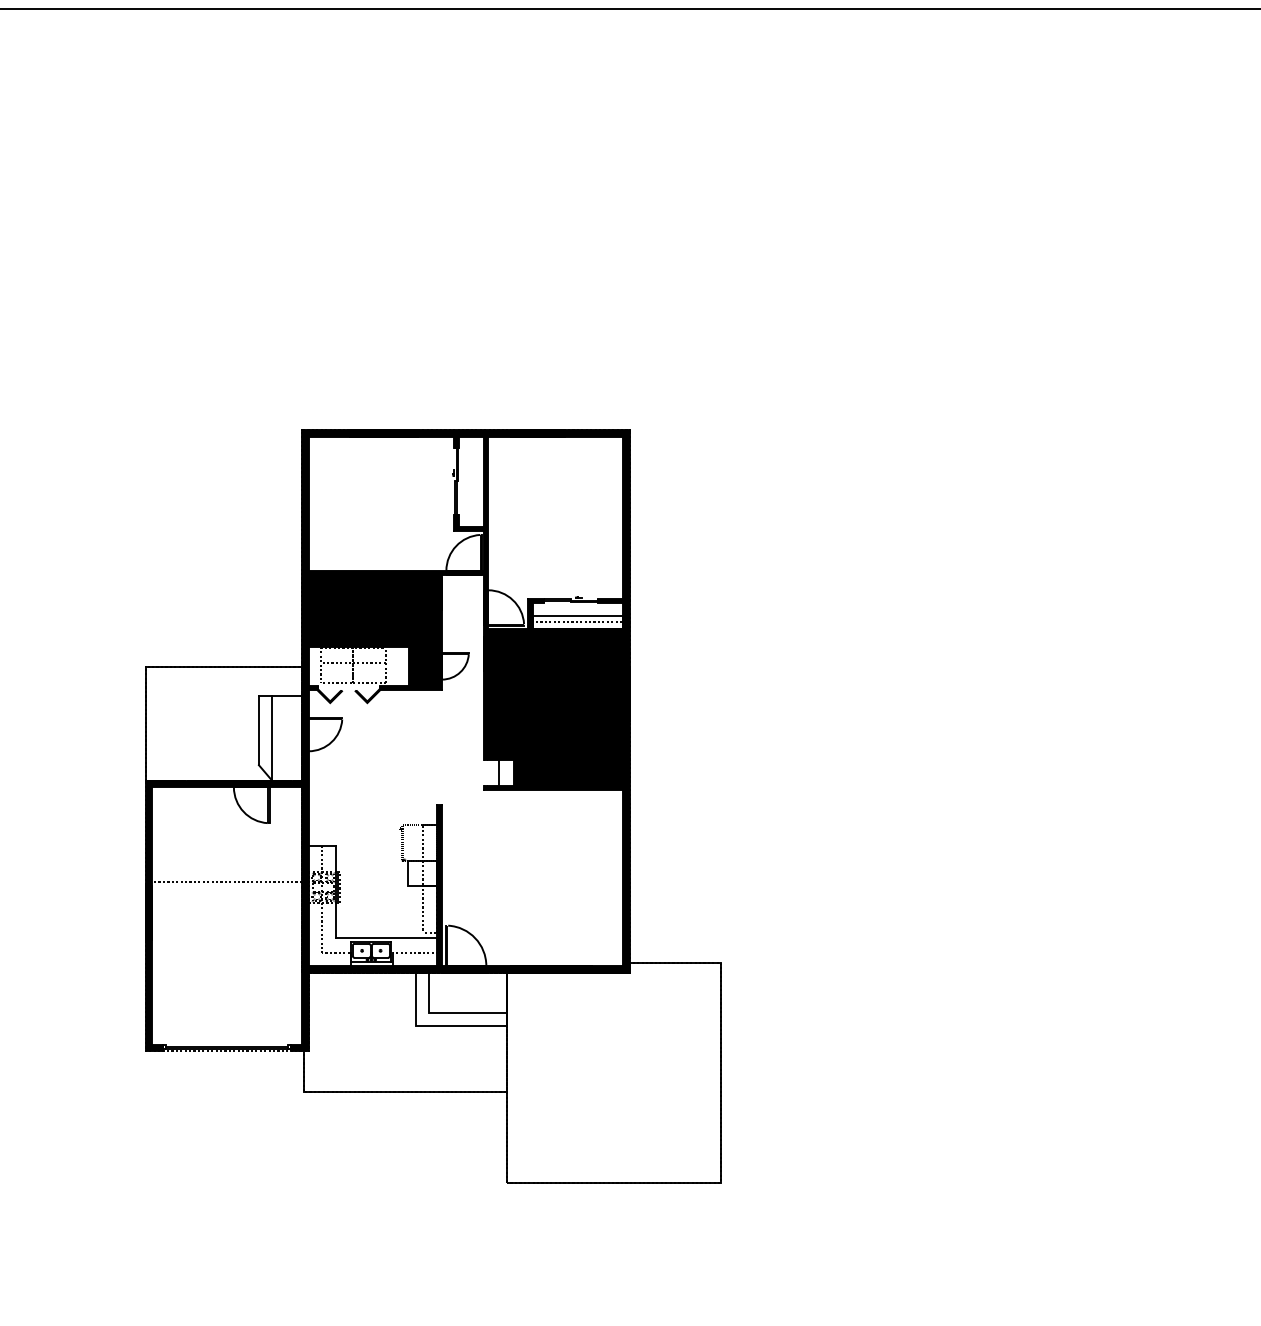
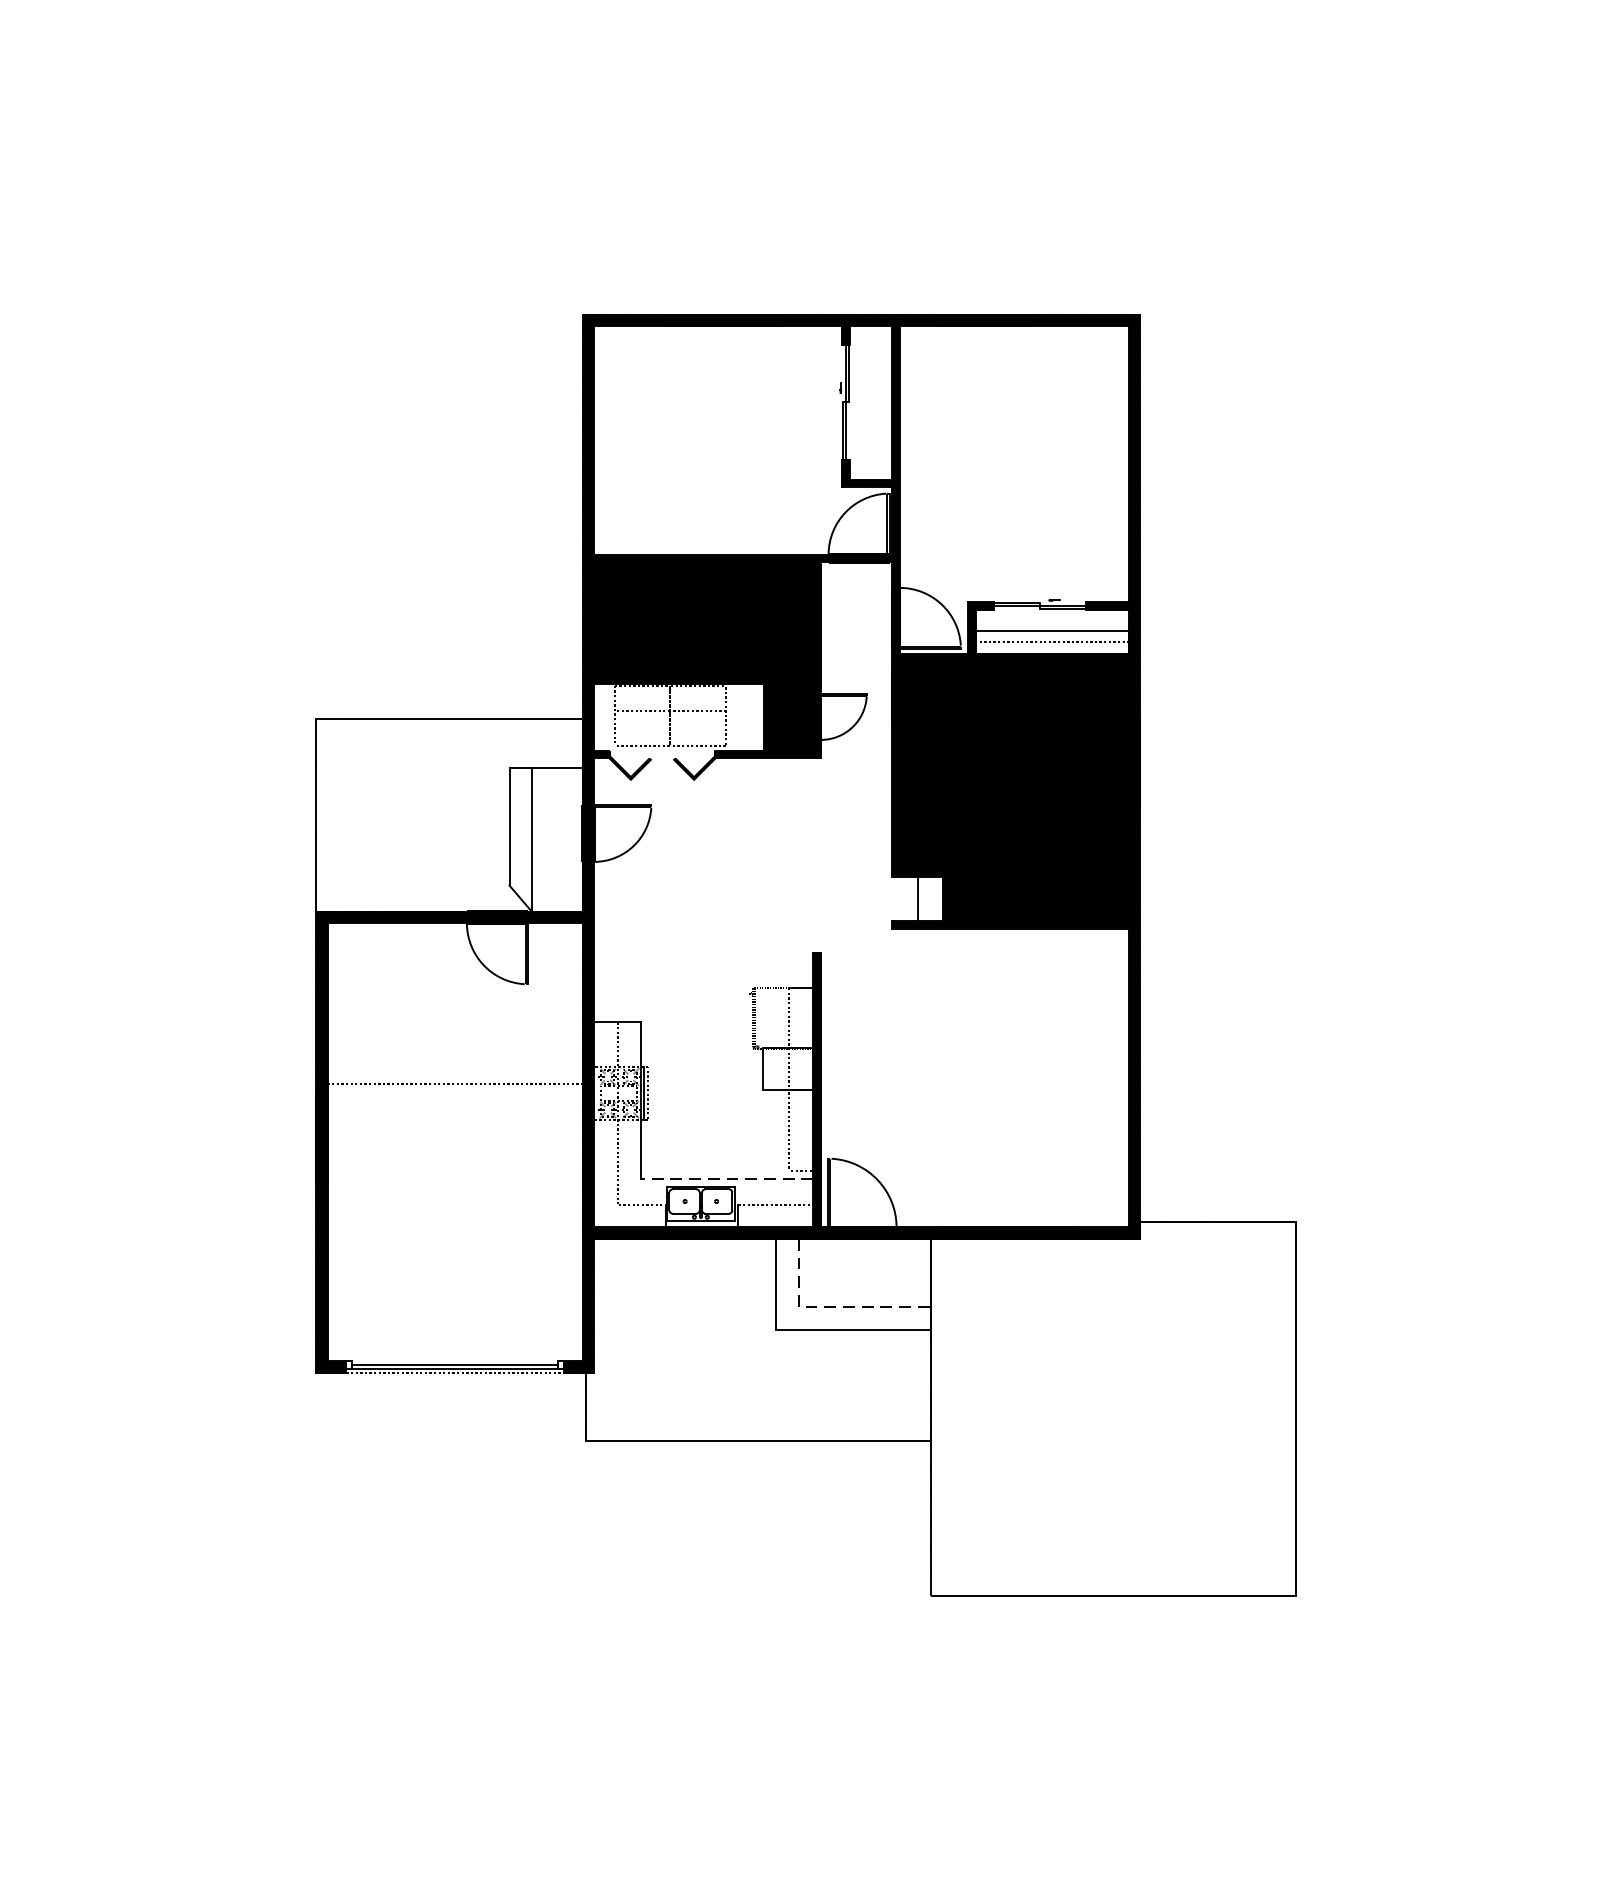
line: (386, 937) -> (726, 1178), solid -> dashed
line: (446, 1012) -> (828, 1306), solid -> dashed

